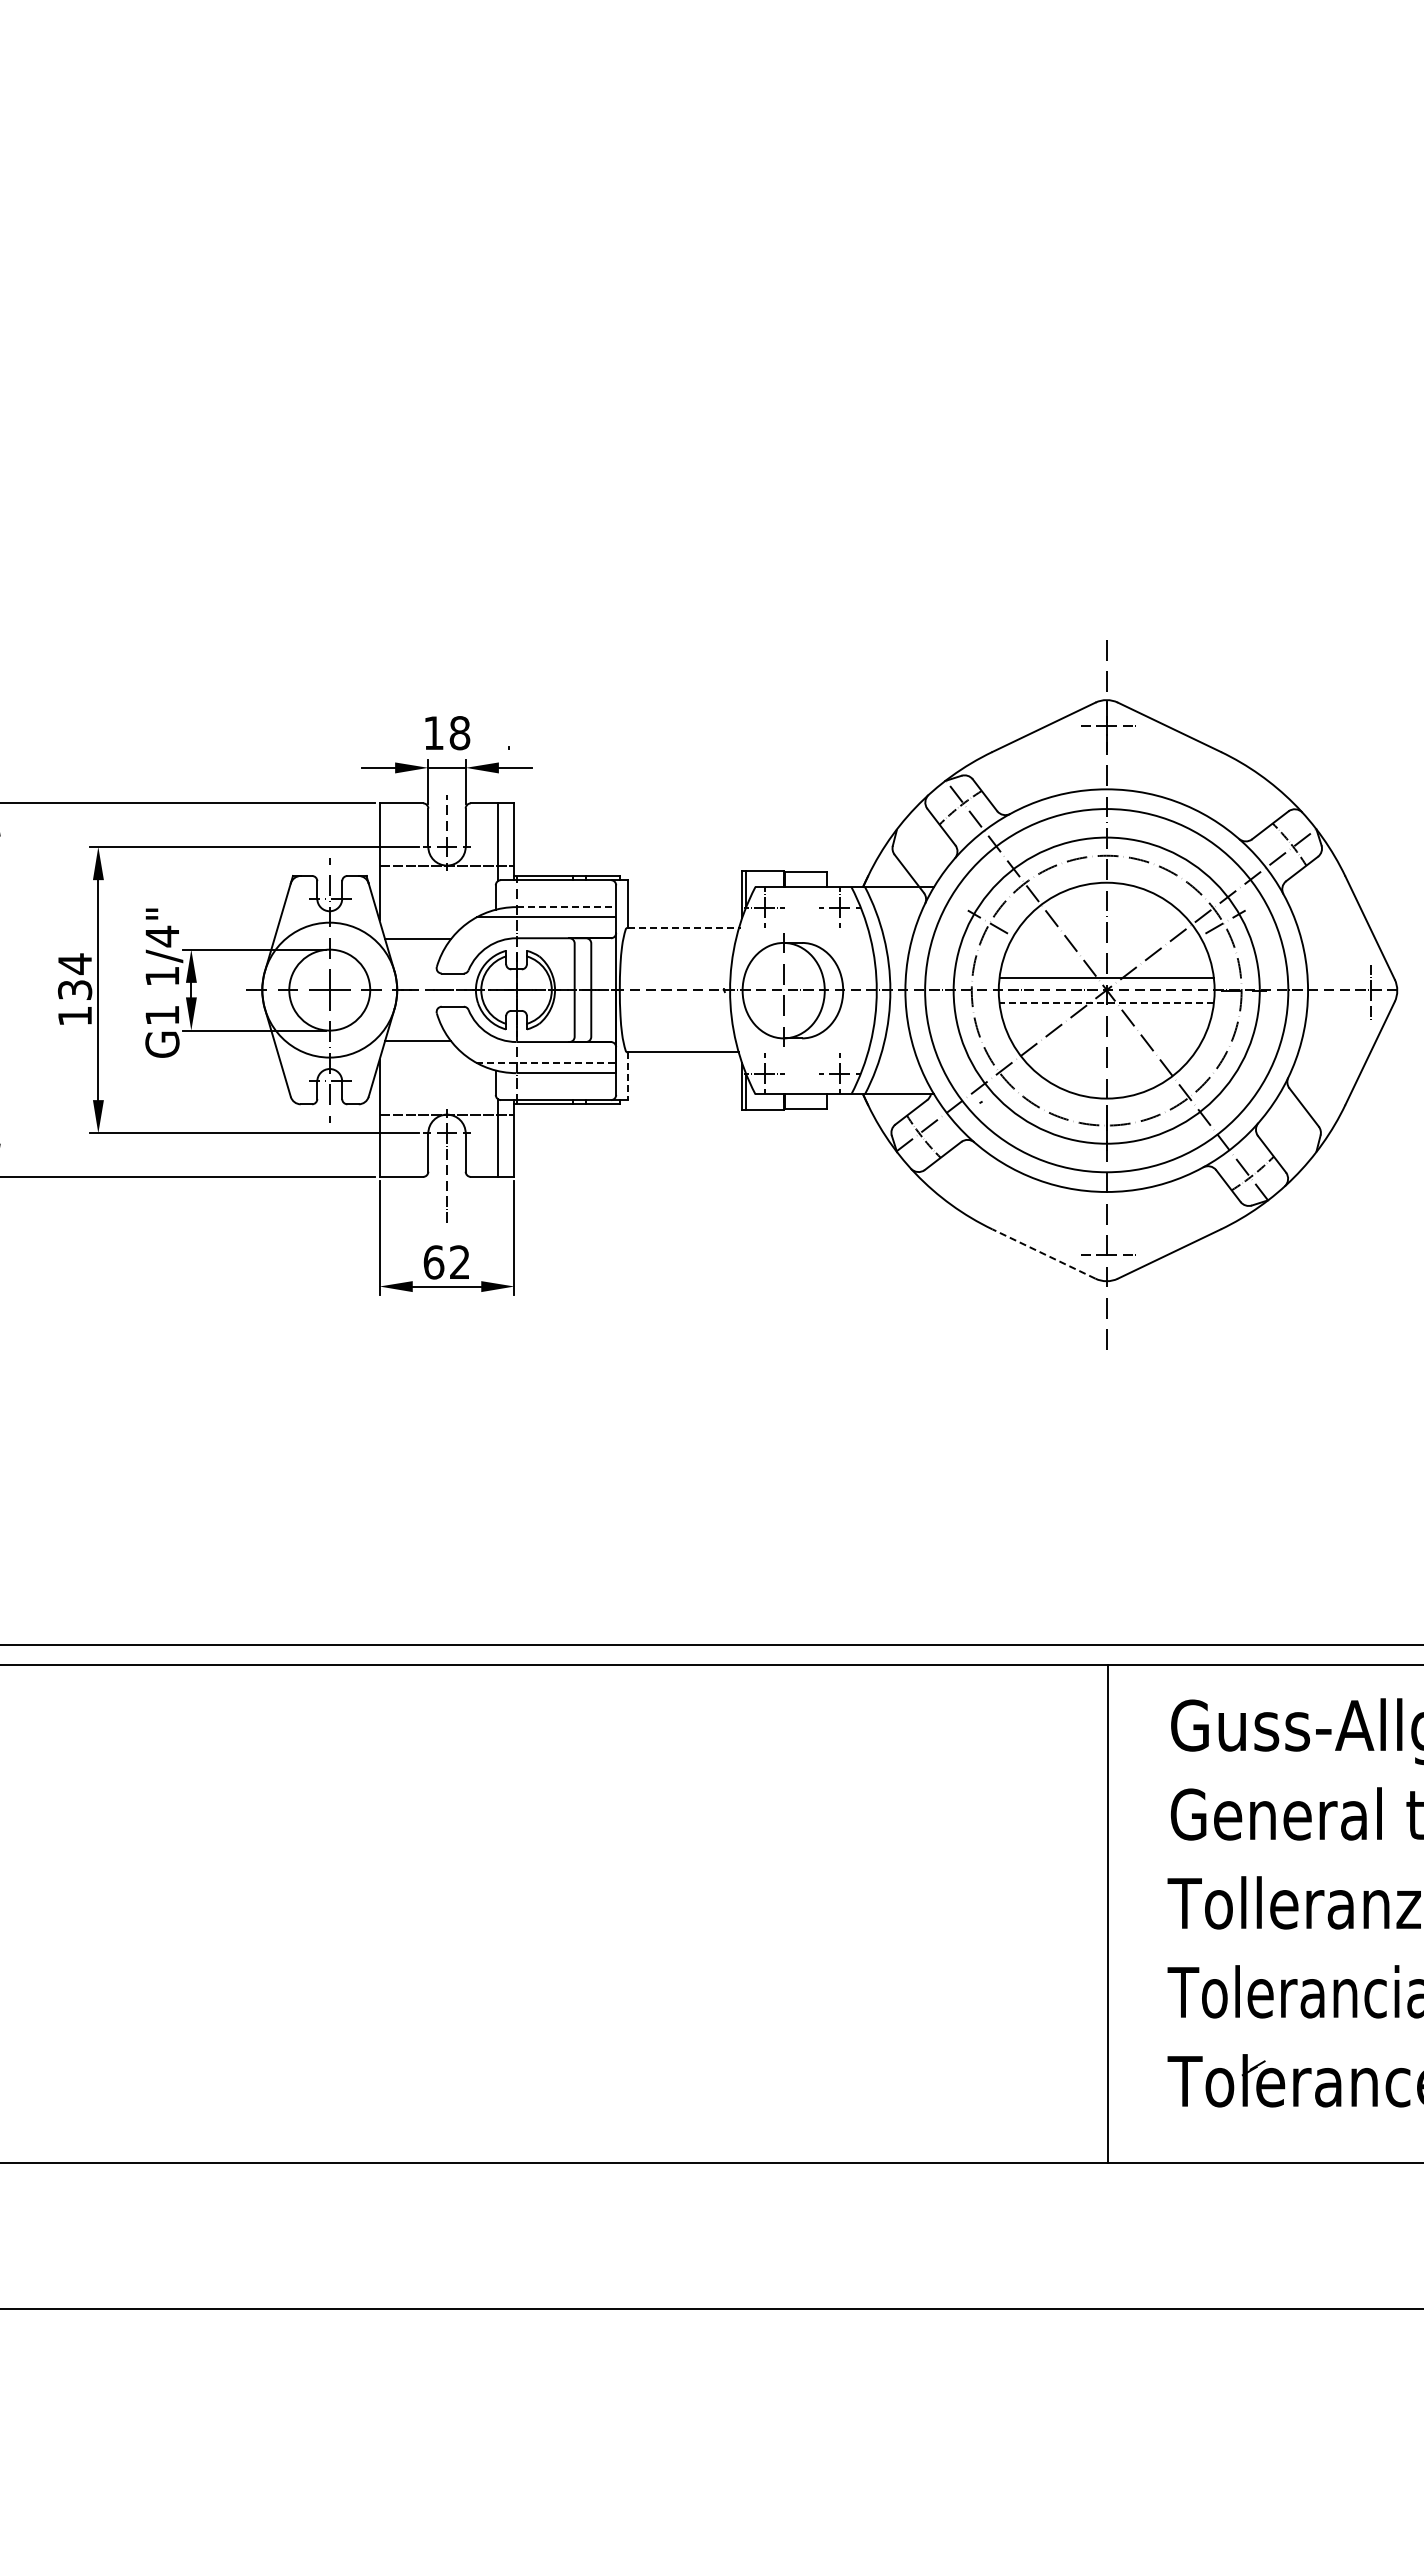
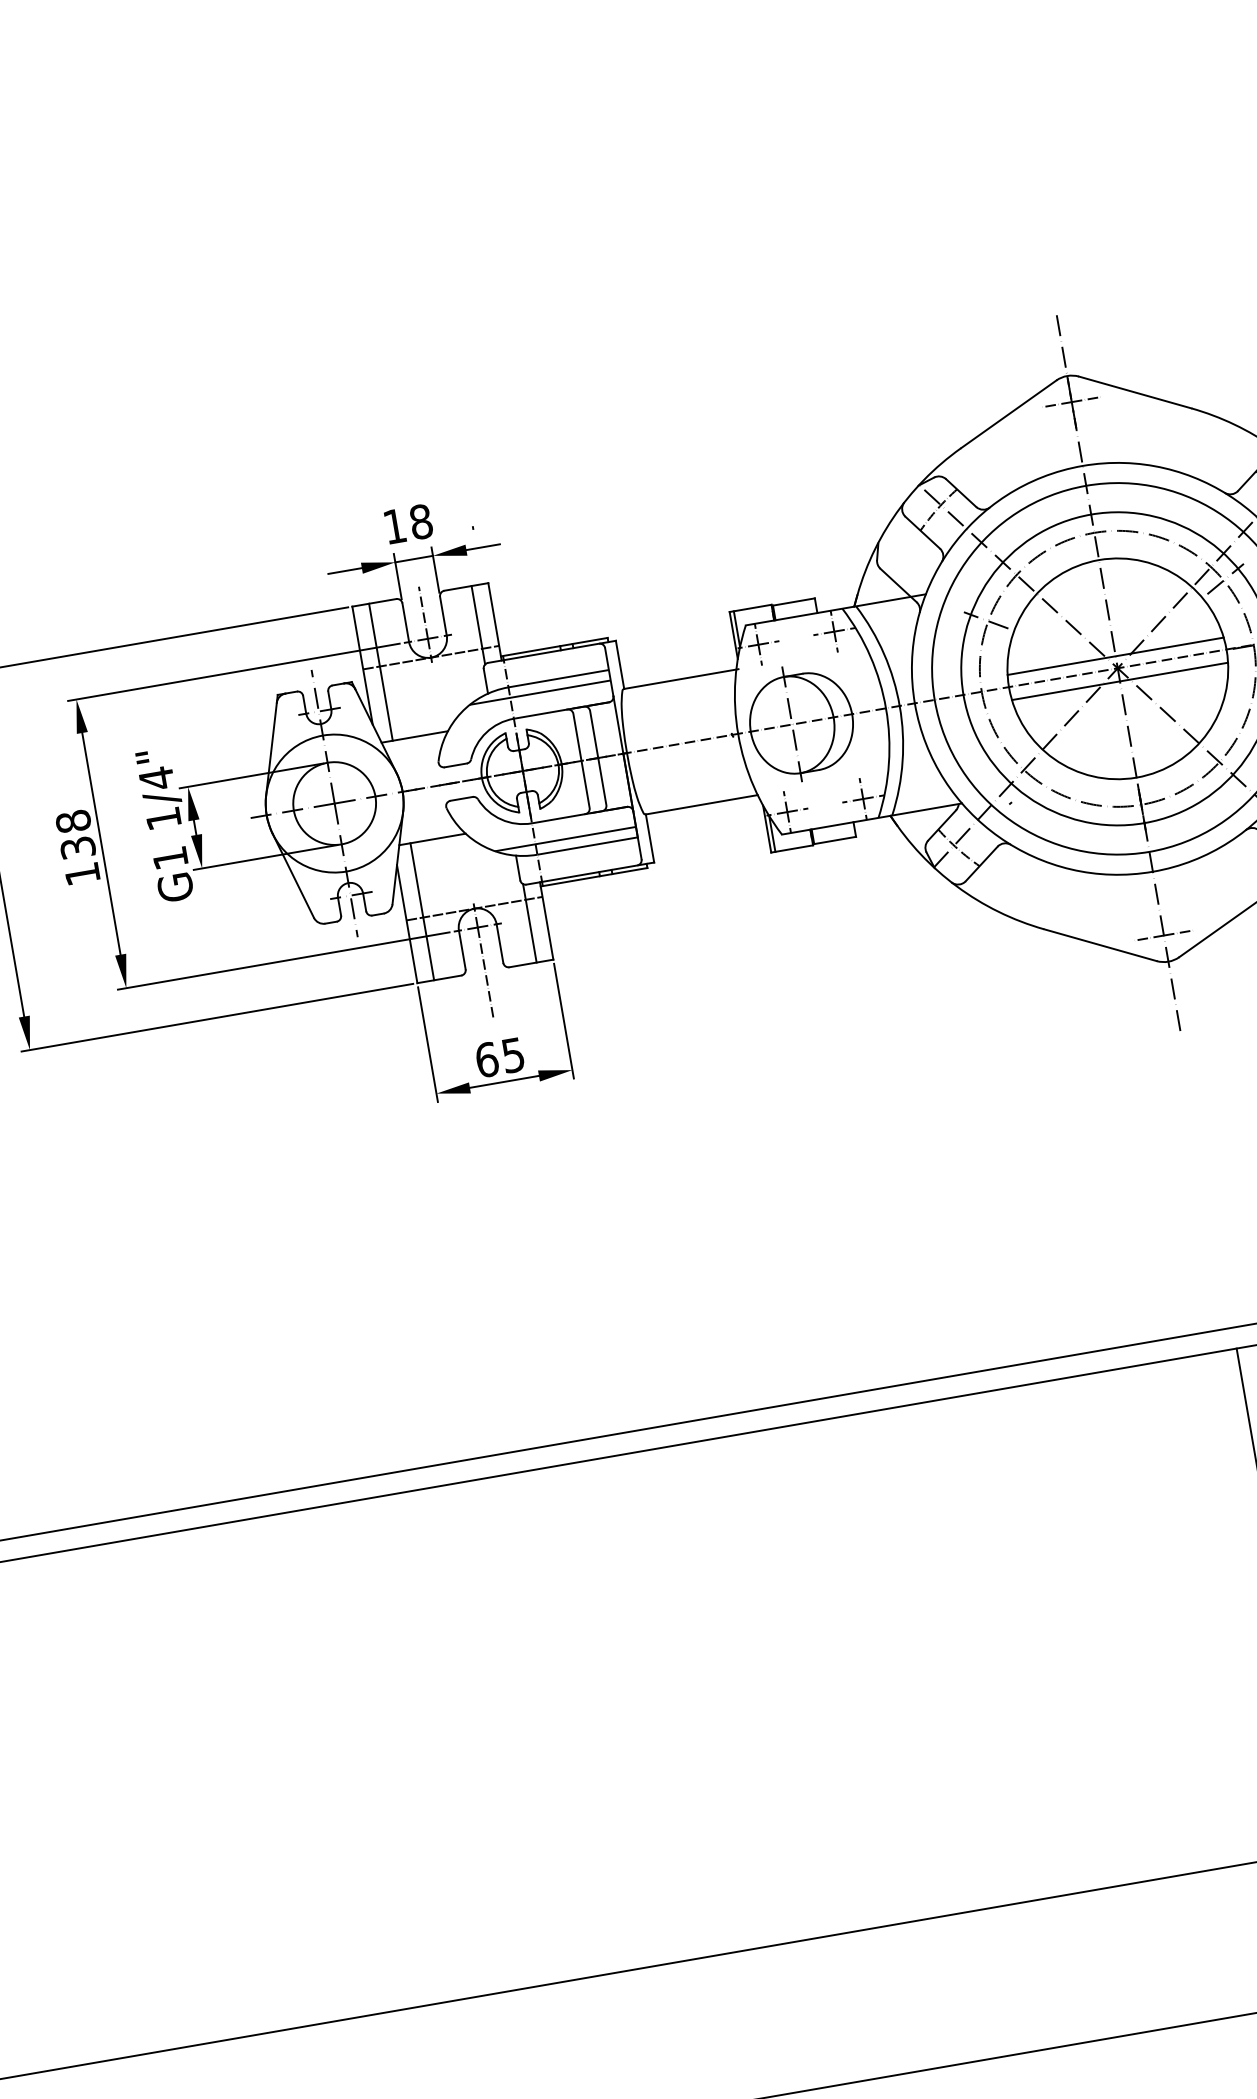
line: (396, 871) -> (381, 672), added
line: (566, 907) -> (558, 679), dashed -> solid
line: (684, 927) -> (681, 678), dashed -> solid
text: (75, 964) -> (73, 821), 134 -> 138
line: (1106, 1003) -> (1119, 681), dashed -> solid
line: (546, 1062) -> (565, 838), dashed -> solid
line: (627, 1076) -> (649, 838), dashed -> solid
line: (396, 1108) -> (422, 911), added
line: (1043, 1253) -> (1099, 944), dashed -> solid
text: (459, 1262) -> (512, 1055), 62 -> 65

